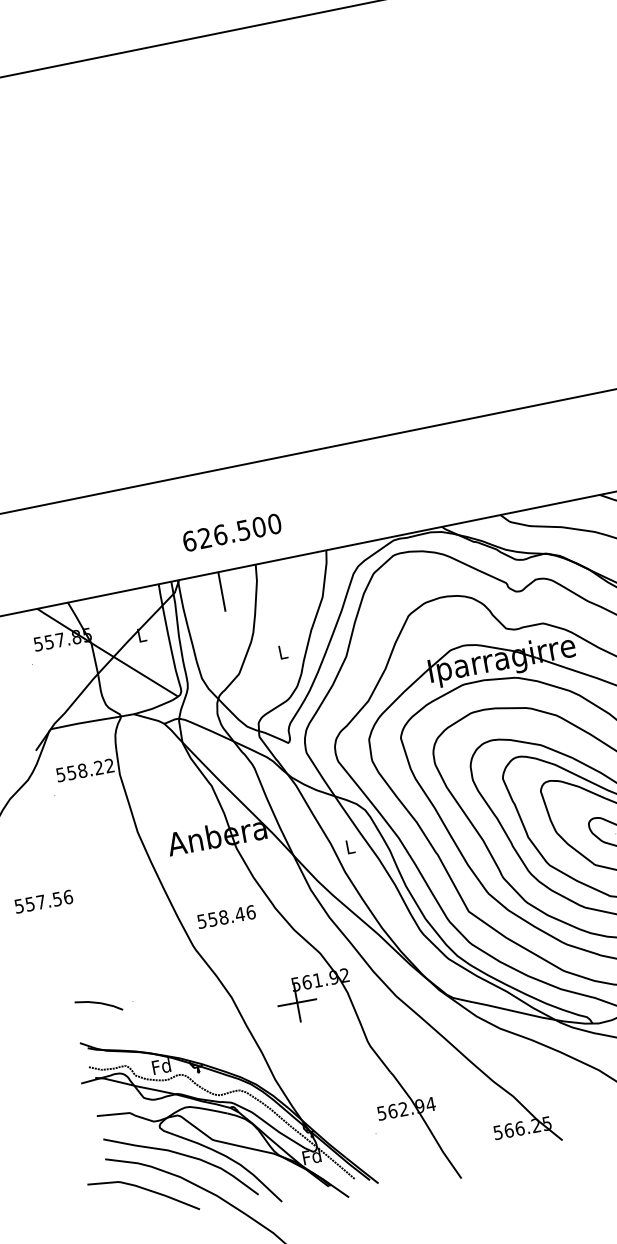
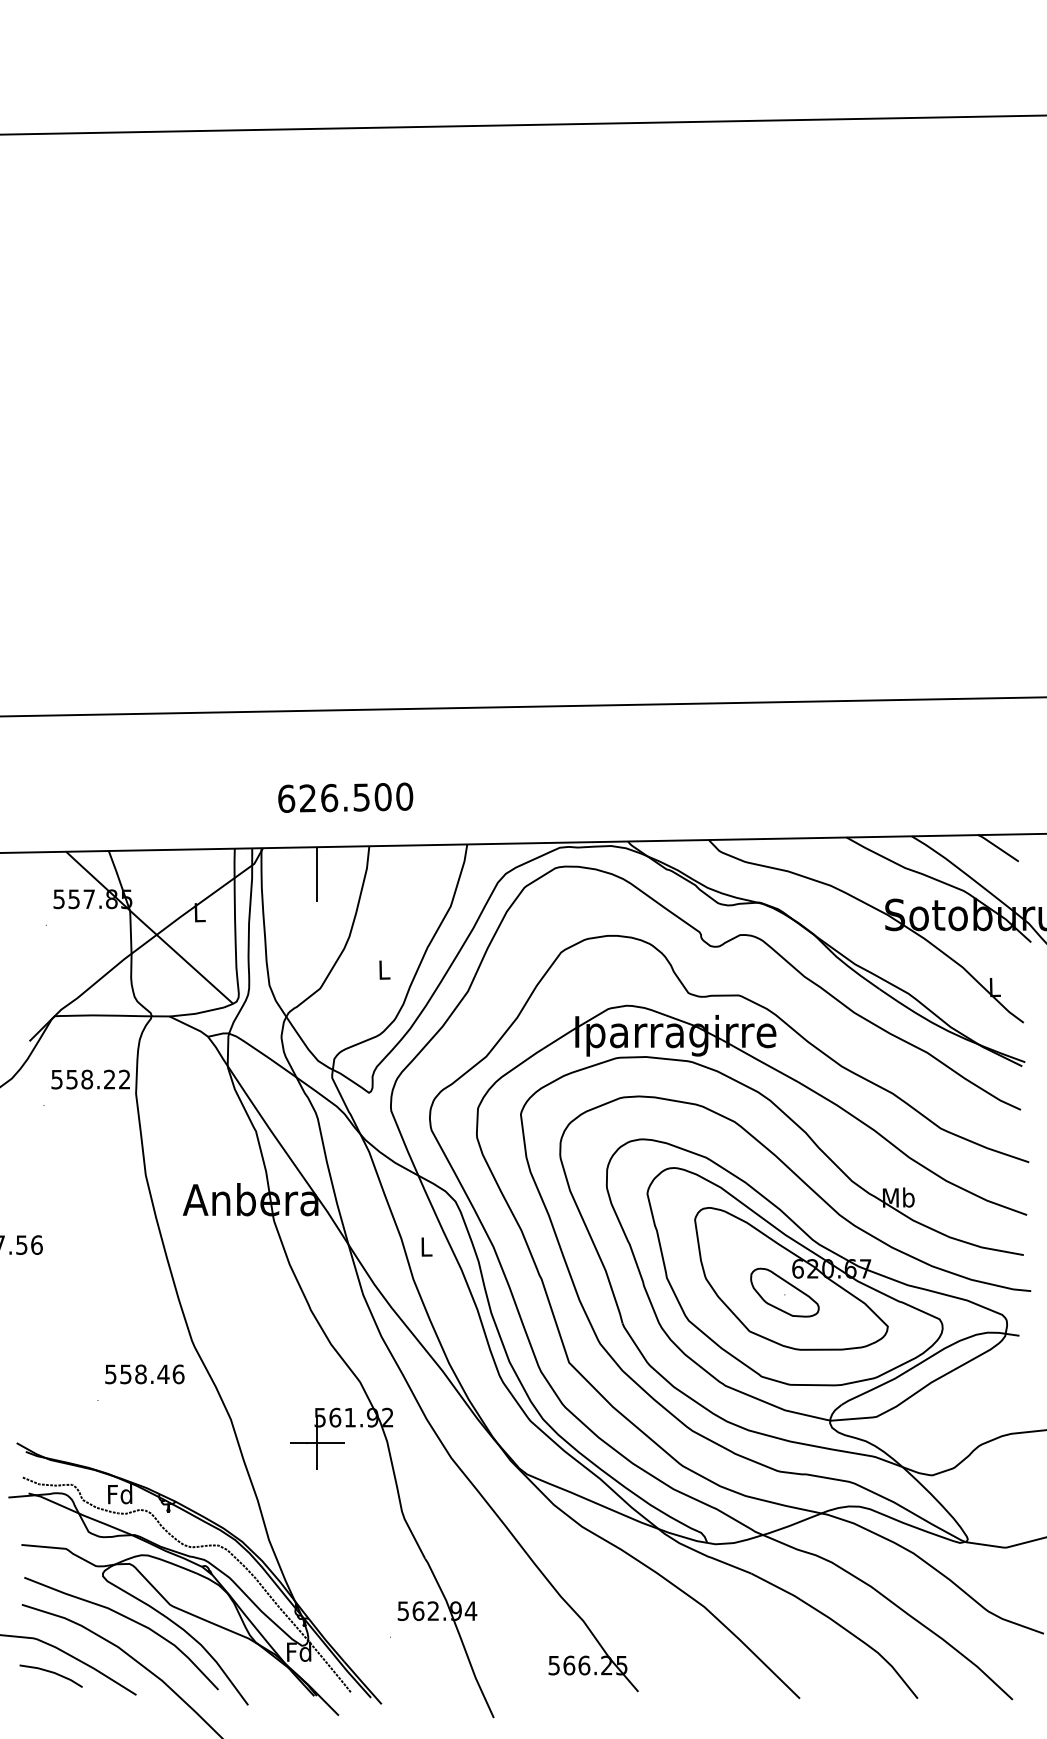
text: (226, 917) -> (144, 1374), moved
line: (99, 1003) -> (52, 1673), moved

